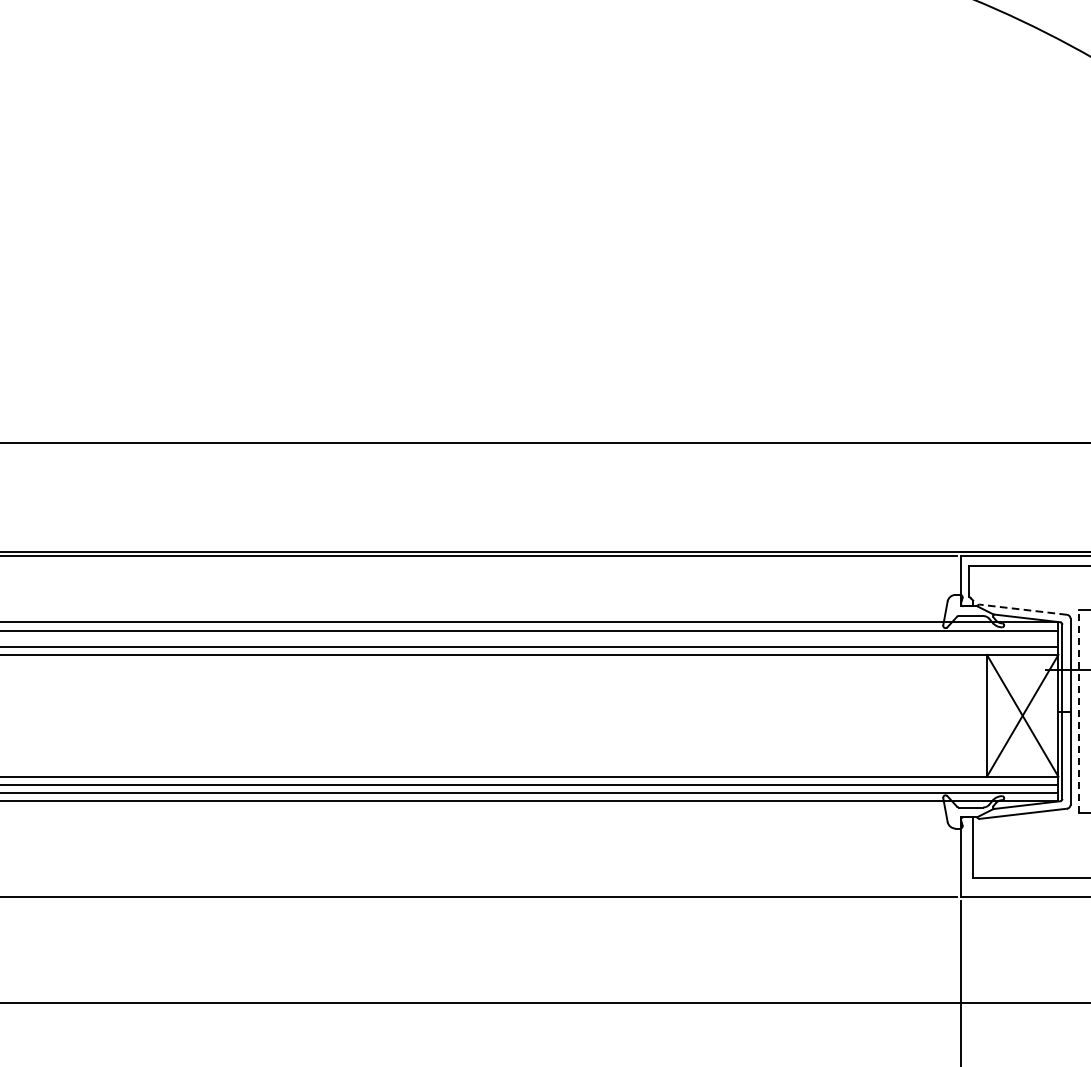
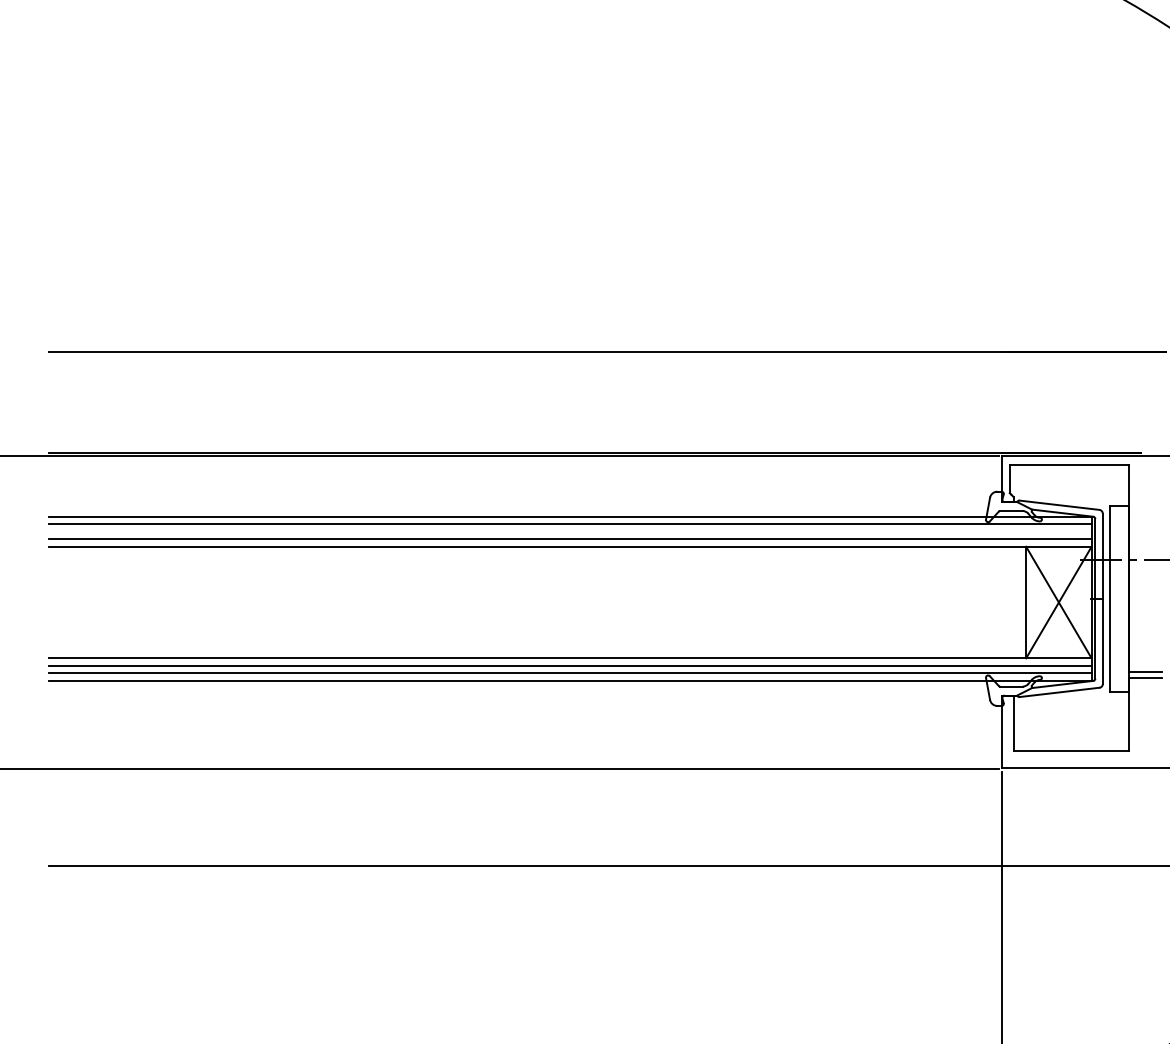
line: (1023, 609) -> (1059, 505), dashed -> solid
line: (1078, 711) -> (1110, 598), dashed -> solid

